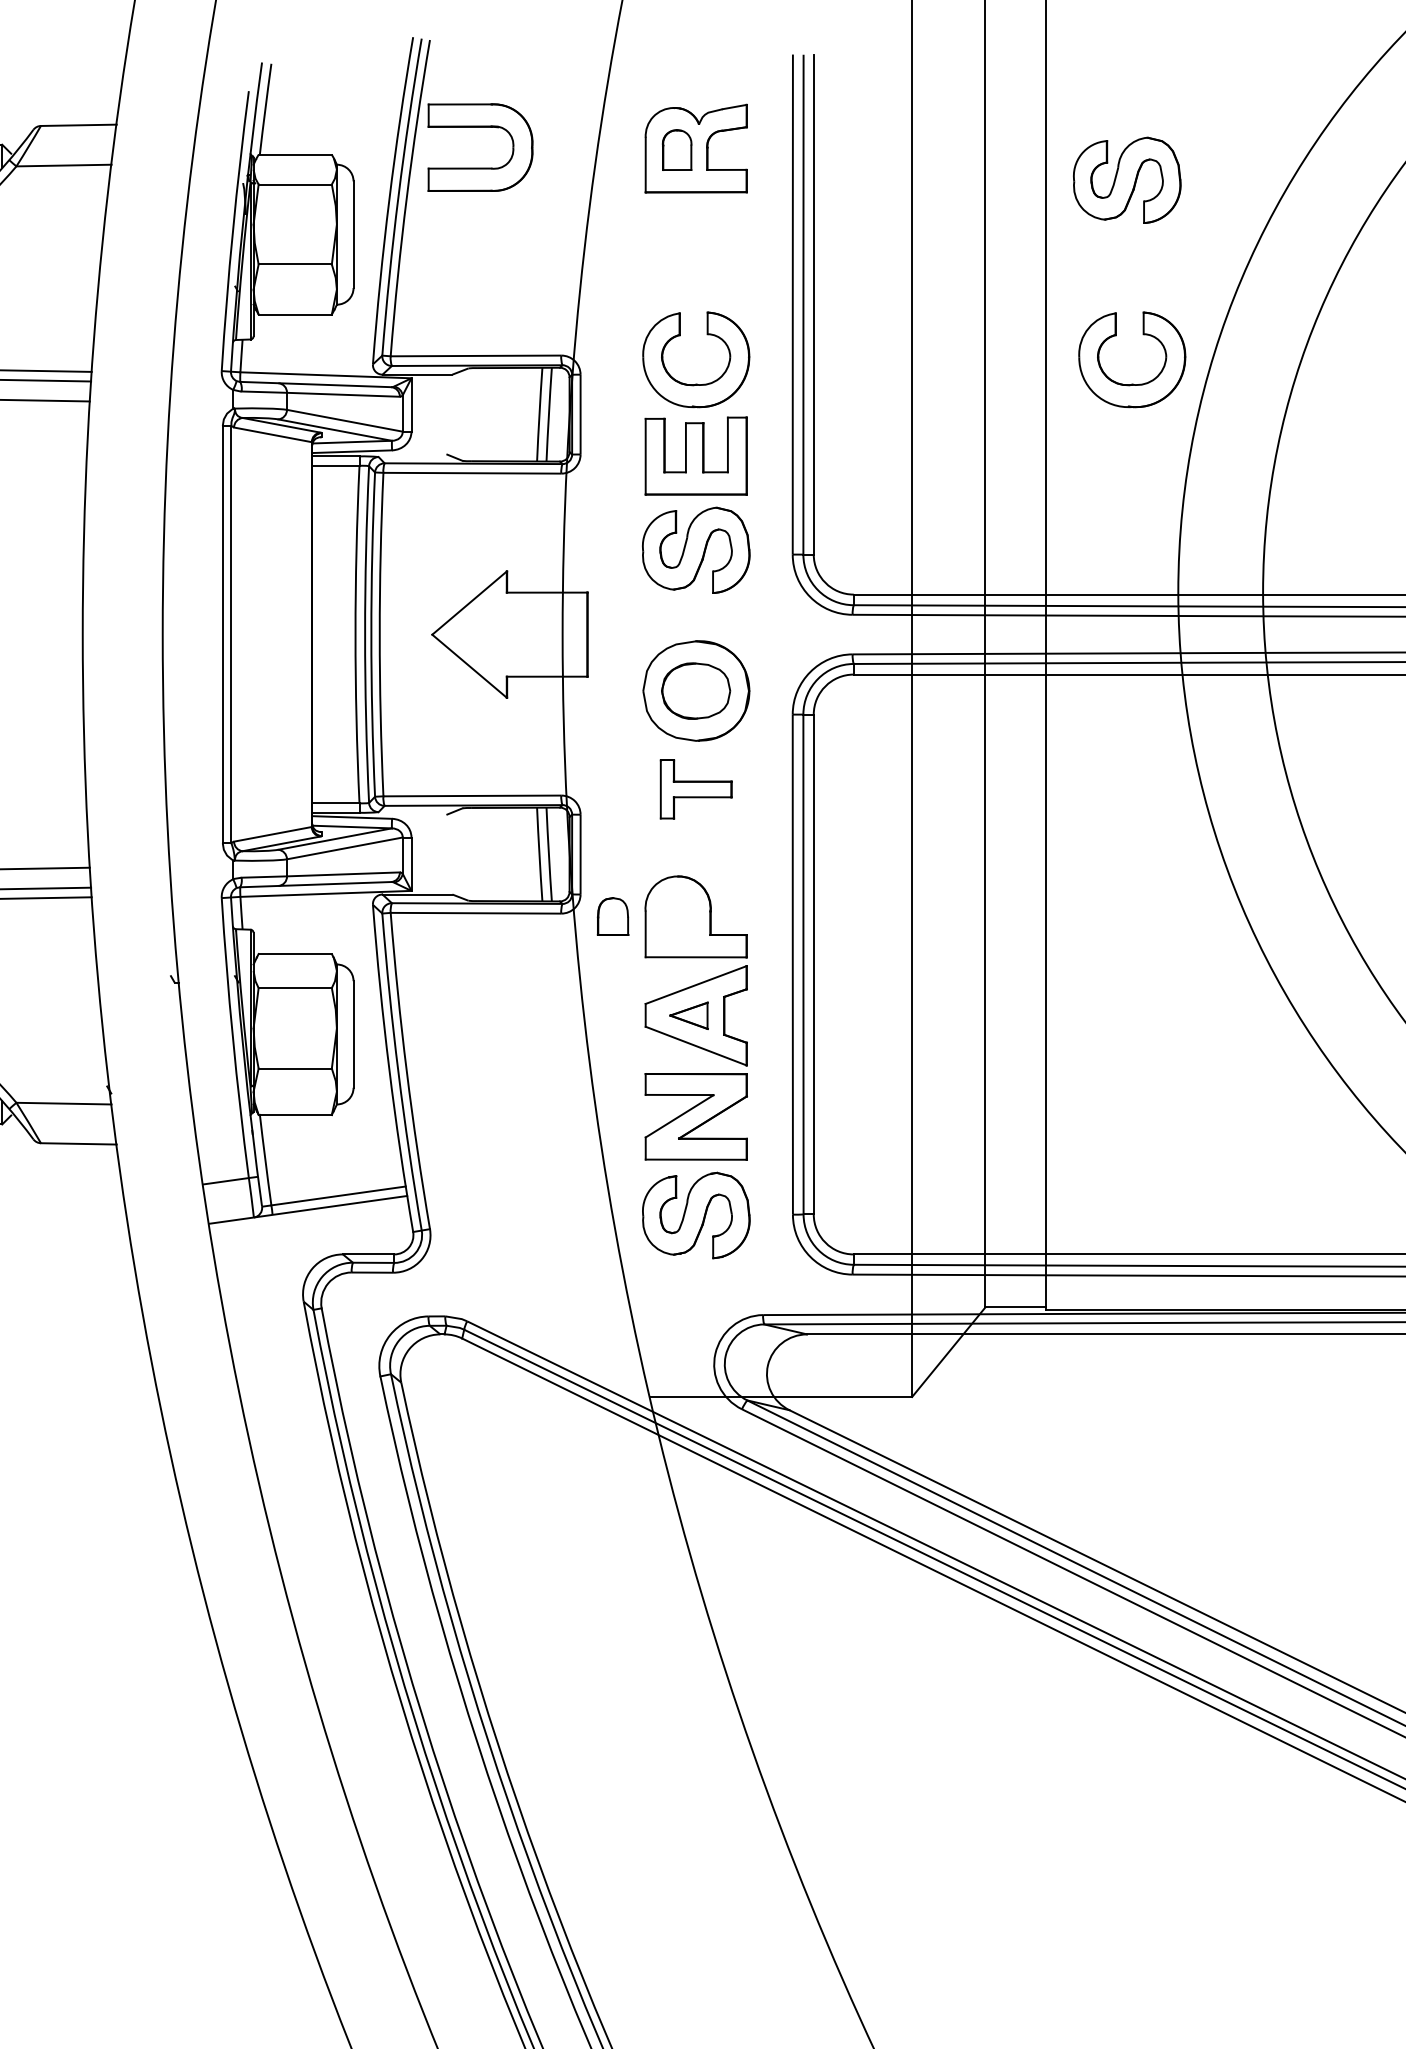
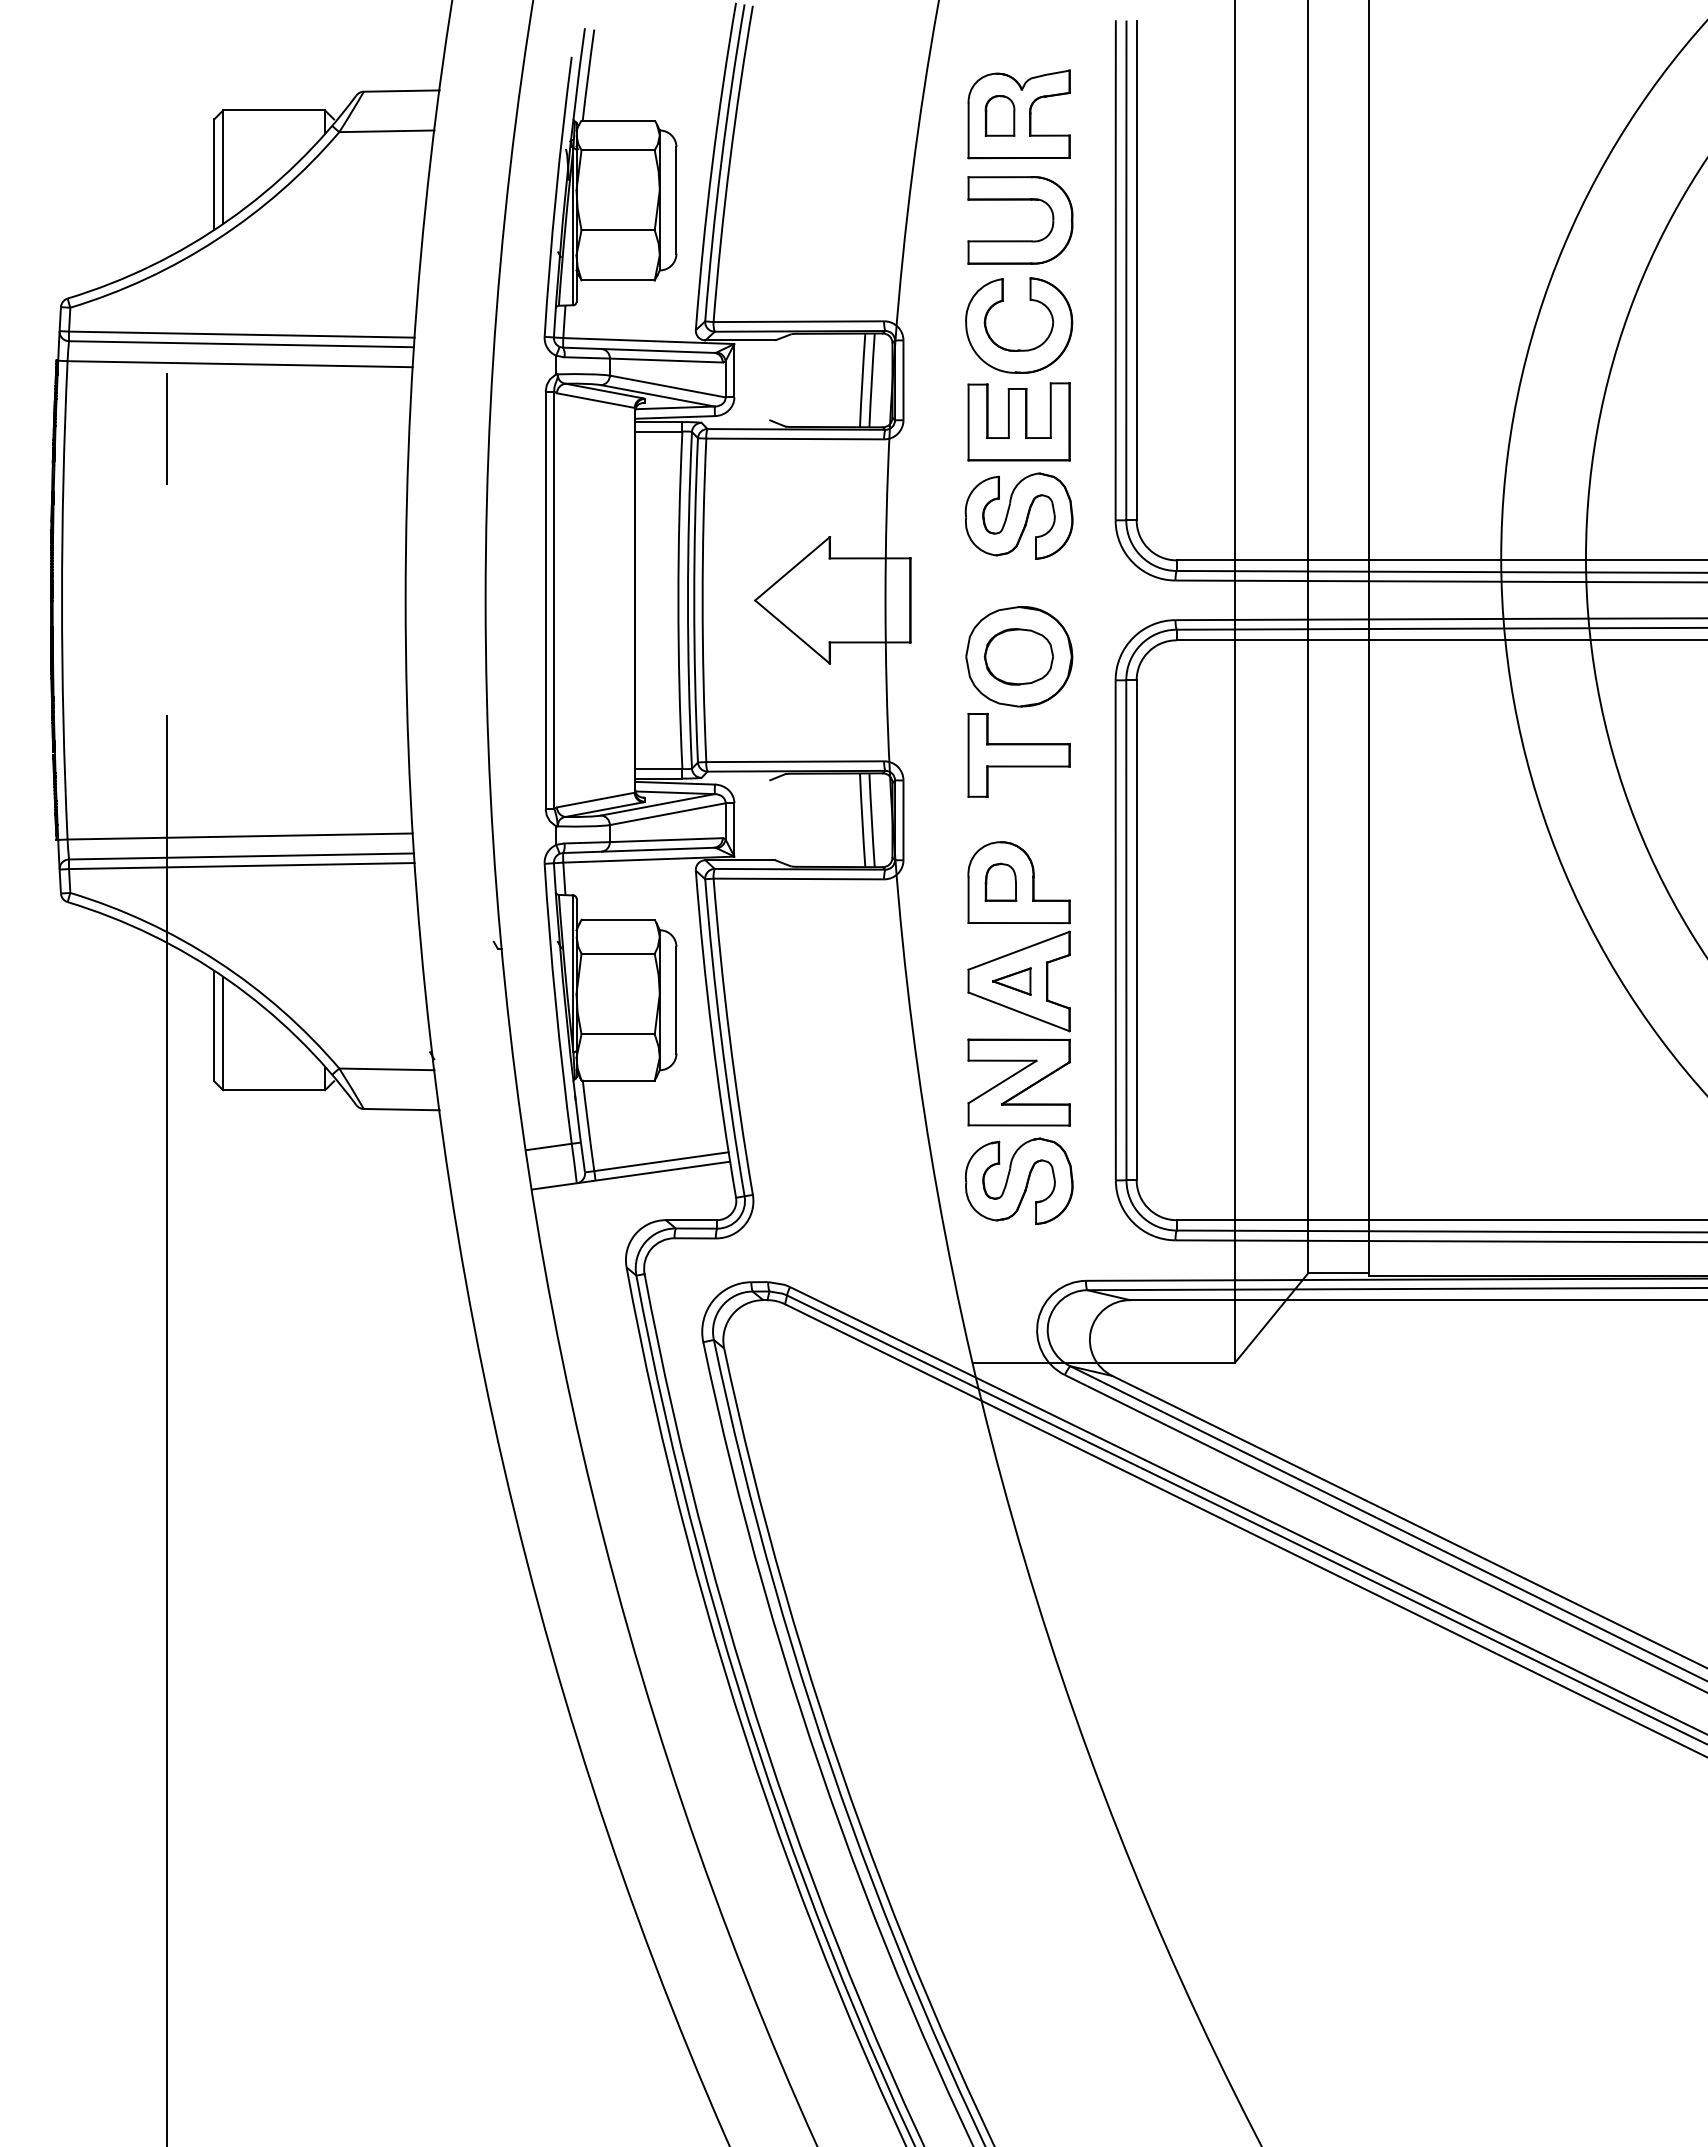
part: (480, 127) -> (1020, 200), moved
part: (1126, 179) -> (1449, 145), removed
part: (1132, 383) -> (1455, 349), removed
part: (695, 788) -> (1018, 754), size x1.43
part: (612, 915) -> (1000, 881), moved

